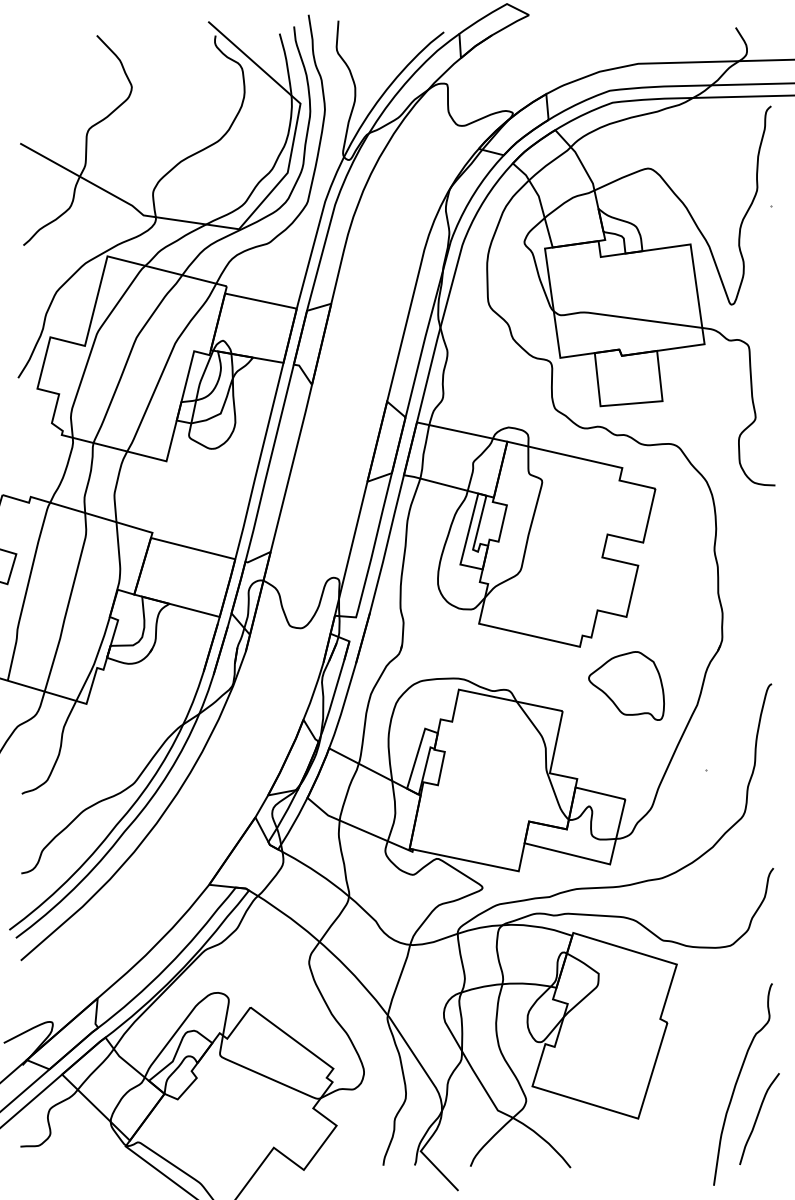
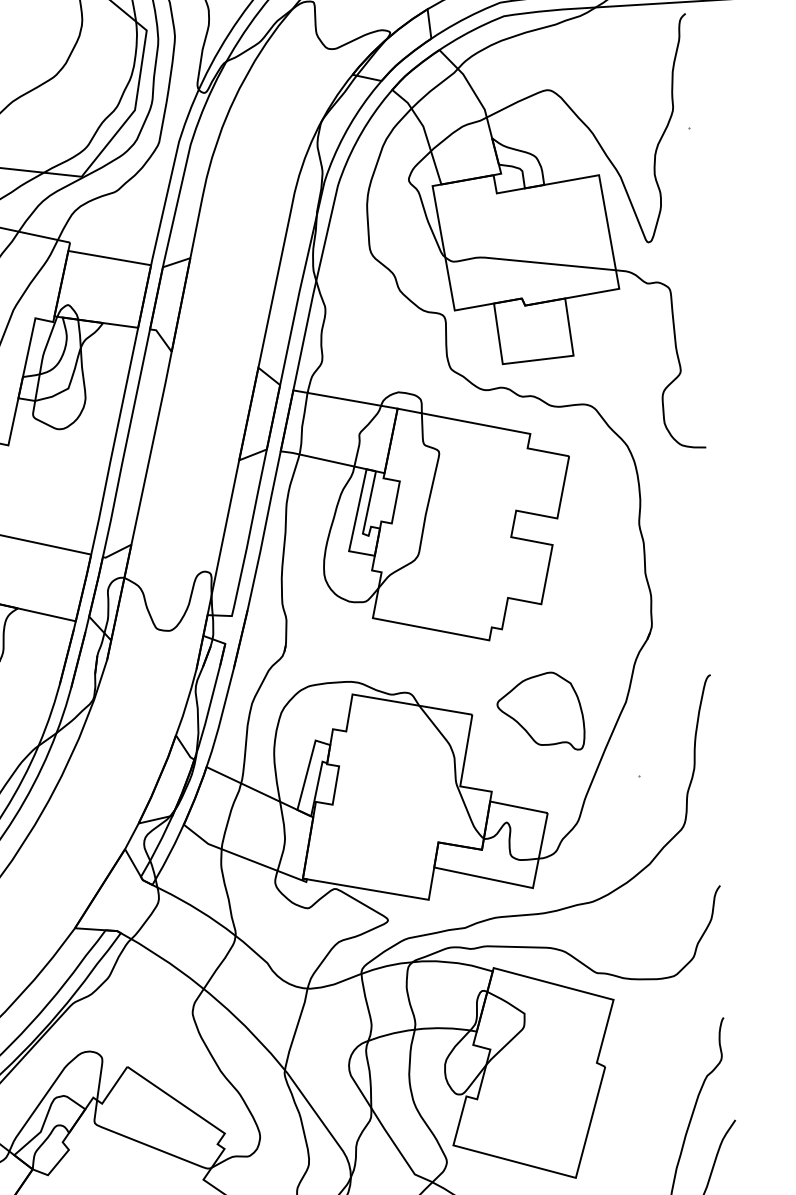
part: (626, 685) -> (540, 711), moved

